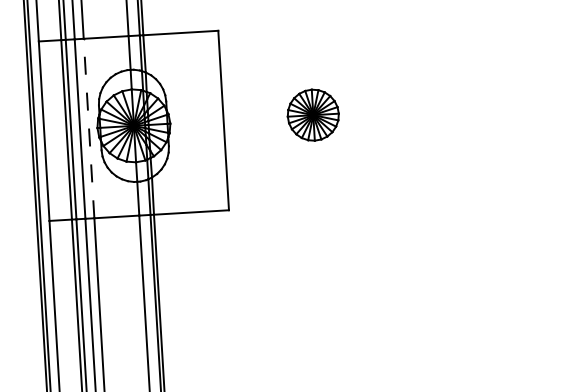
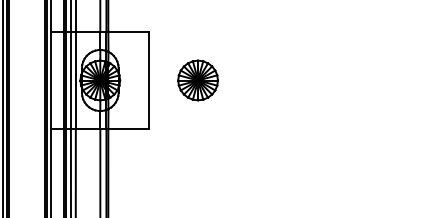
part: (312, 115) -> (197, 80), size x1.43
line: (88, 128) -> (75, 80), dashed -> solid

